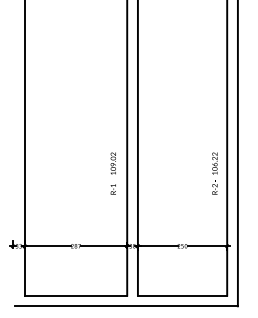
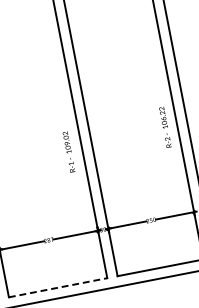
text: (112, 173) -> (68, 152), moved
text: (214, 173) -> (164, 127), moved
line: (76, 295) -> (58, 287), solid -> dashed

